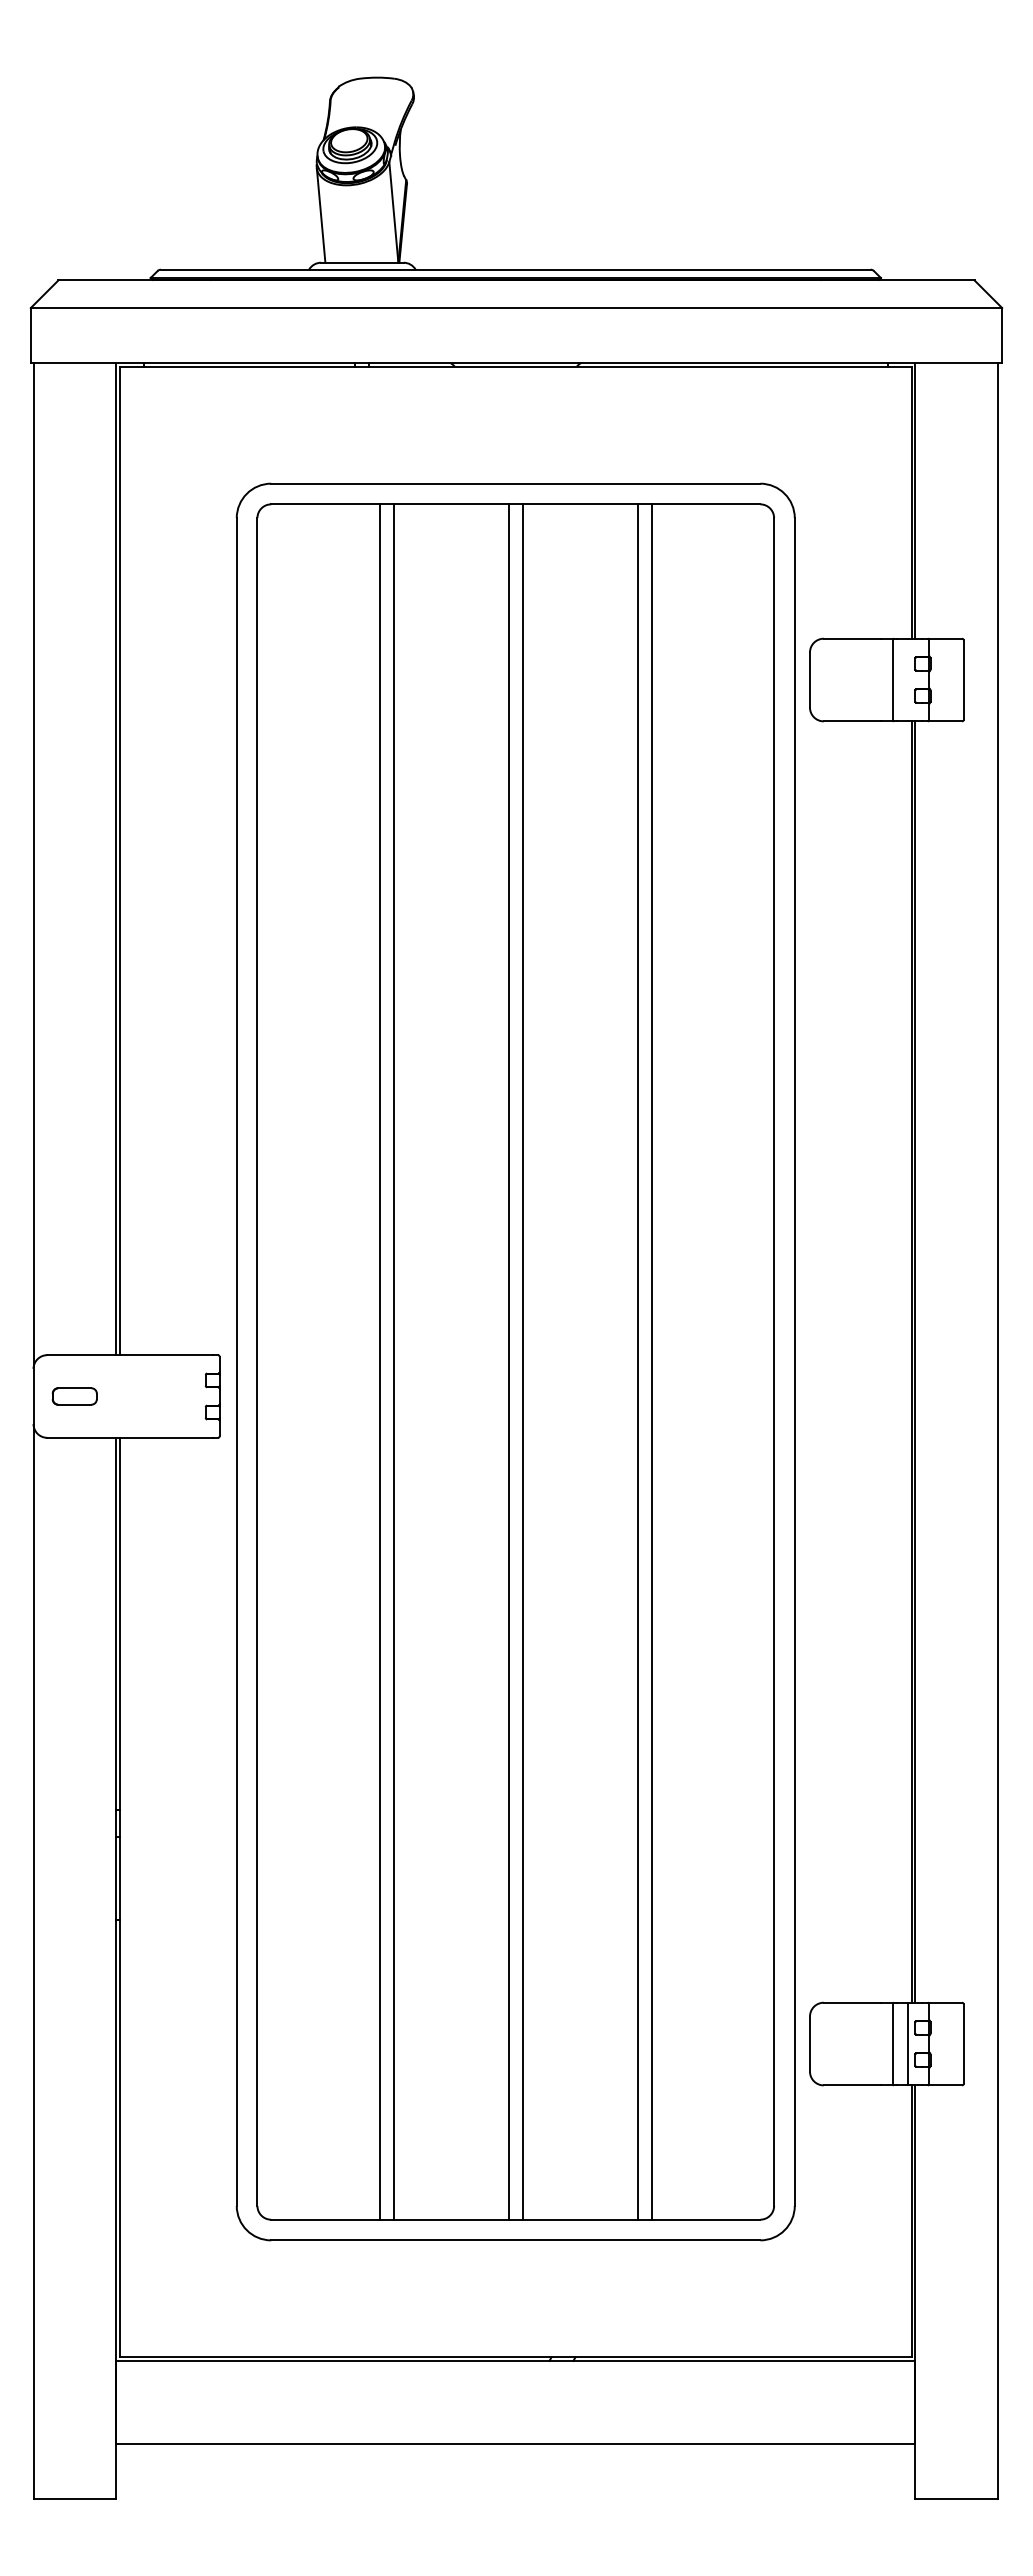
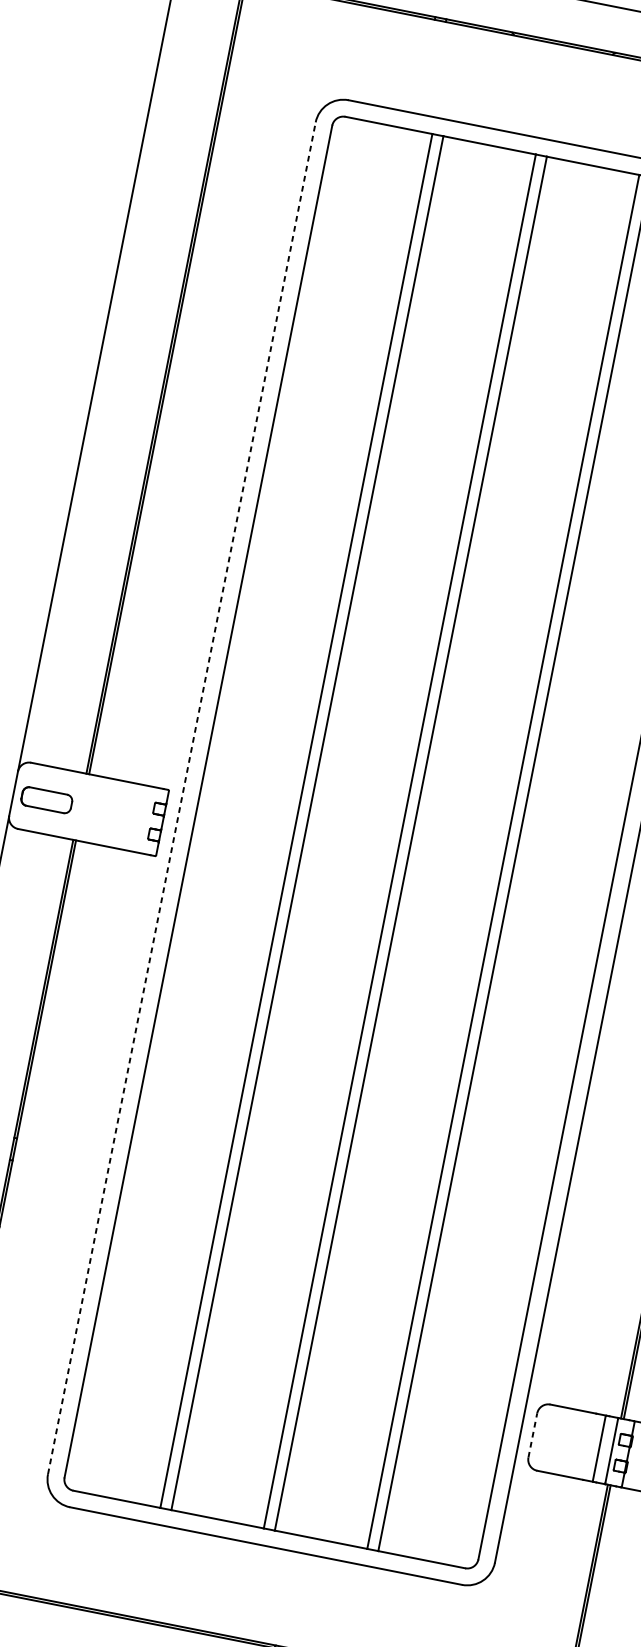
line: (236, 1362) -> (181, 798), solid -> dashed
part: (74, 1396) -> (46, 800), size x1.4
line: (809, 2044) -> (532, 1435), solid -> dashed

